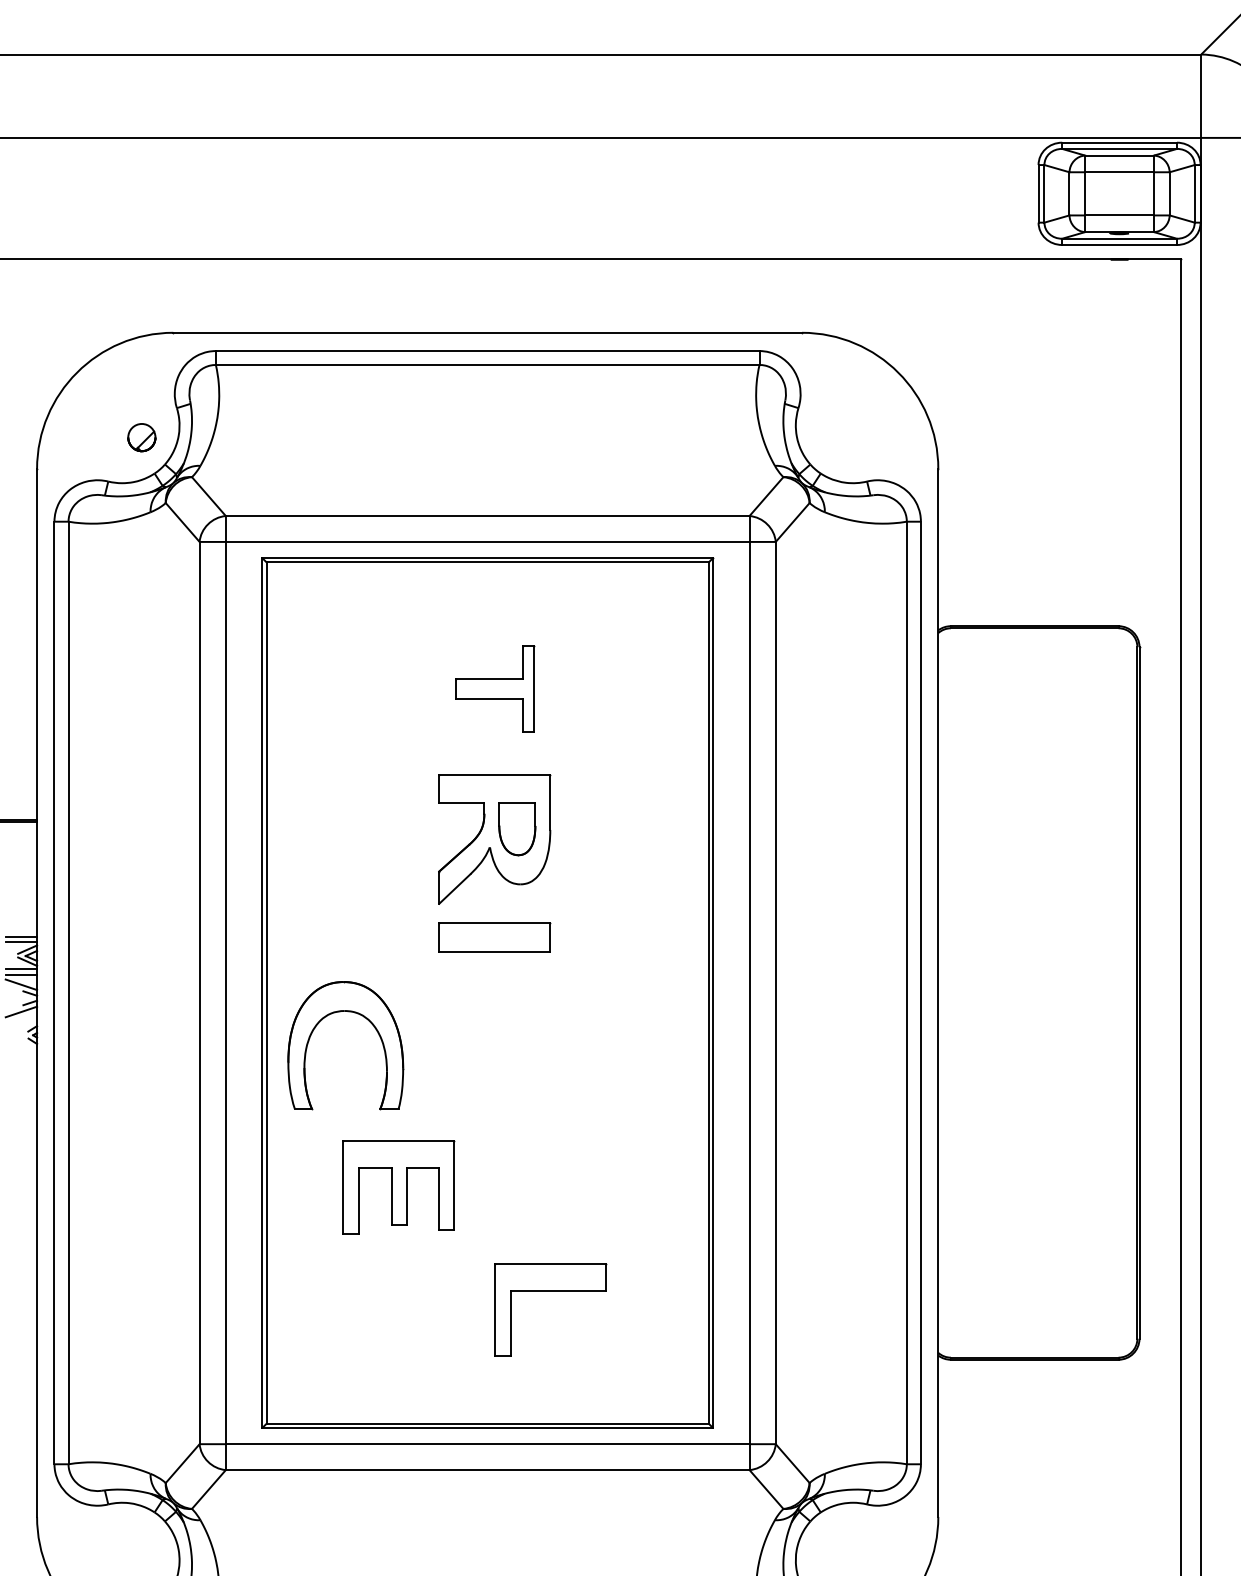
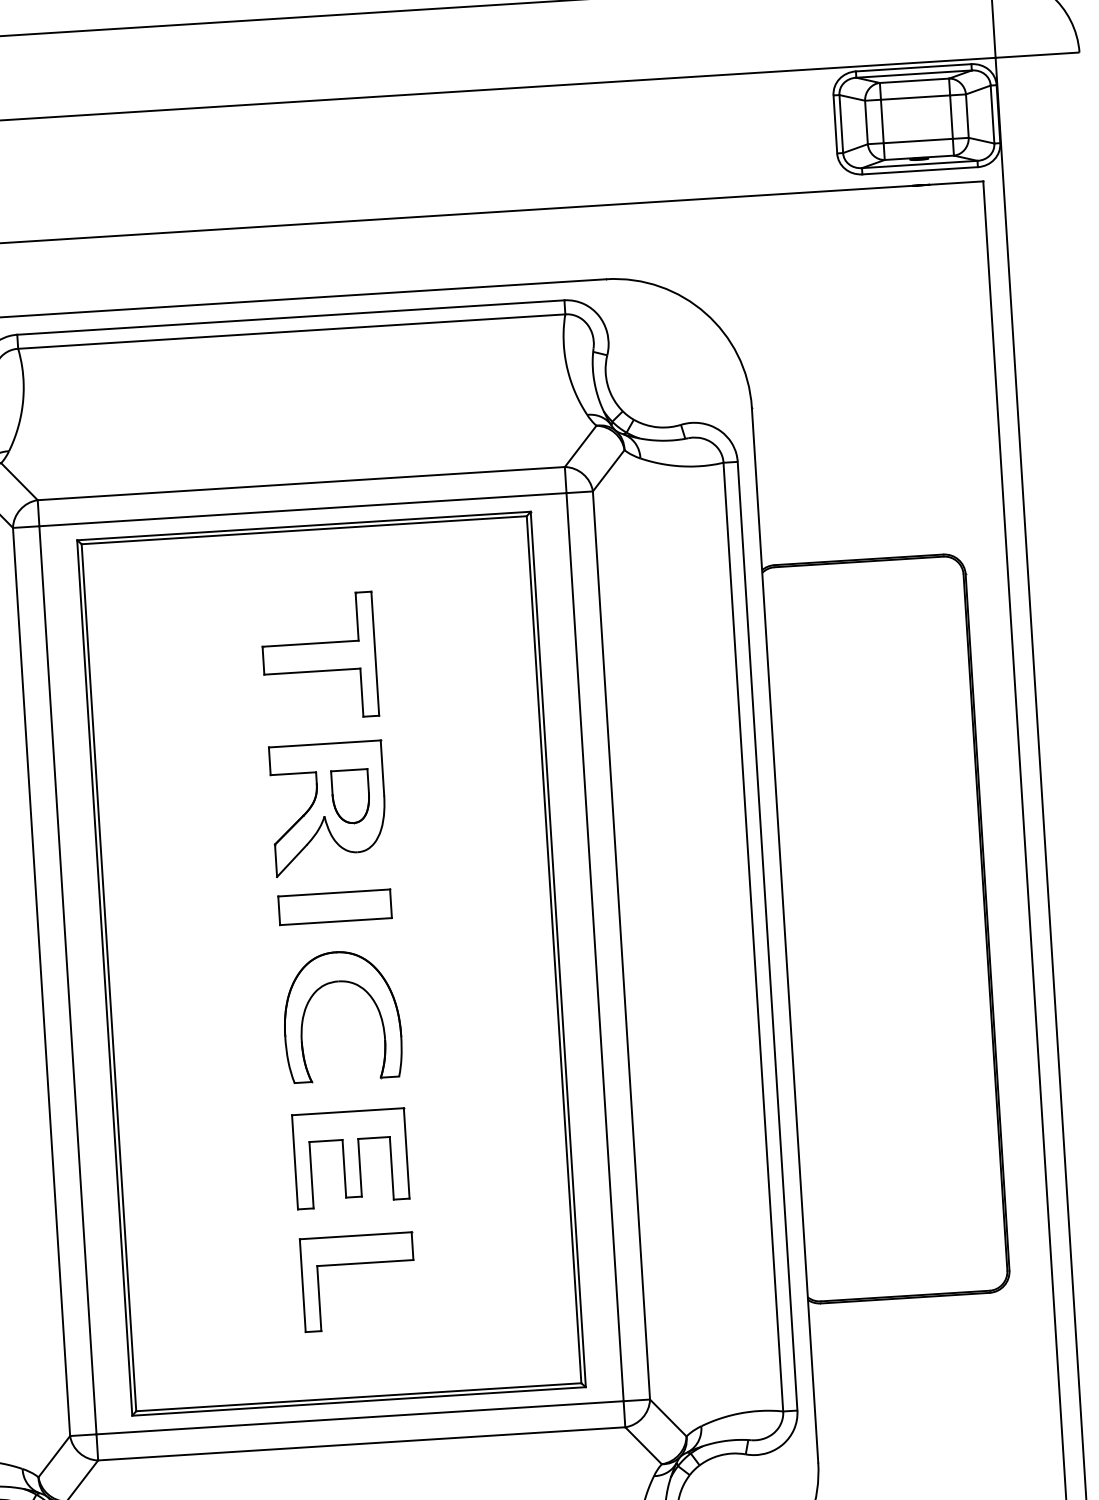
part: (494, 688) -> (319, 656), size x1.43
part: (348, 1012) -> (342, 982), moved
part: (398, 1187) -> (350, 1159), moved
part: (550, 1291) -> (357, 1263), moved

